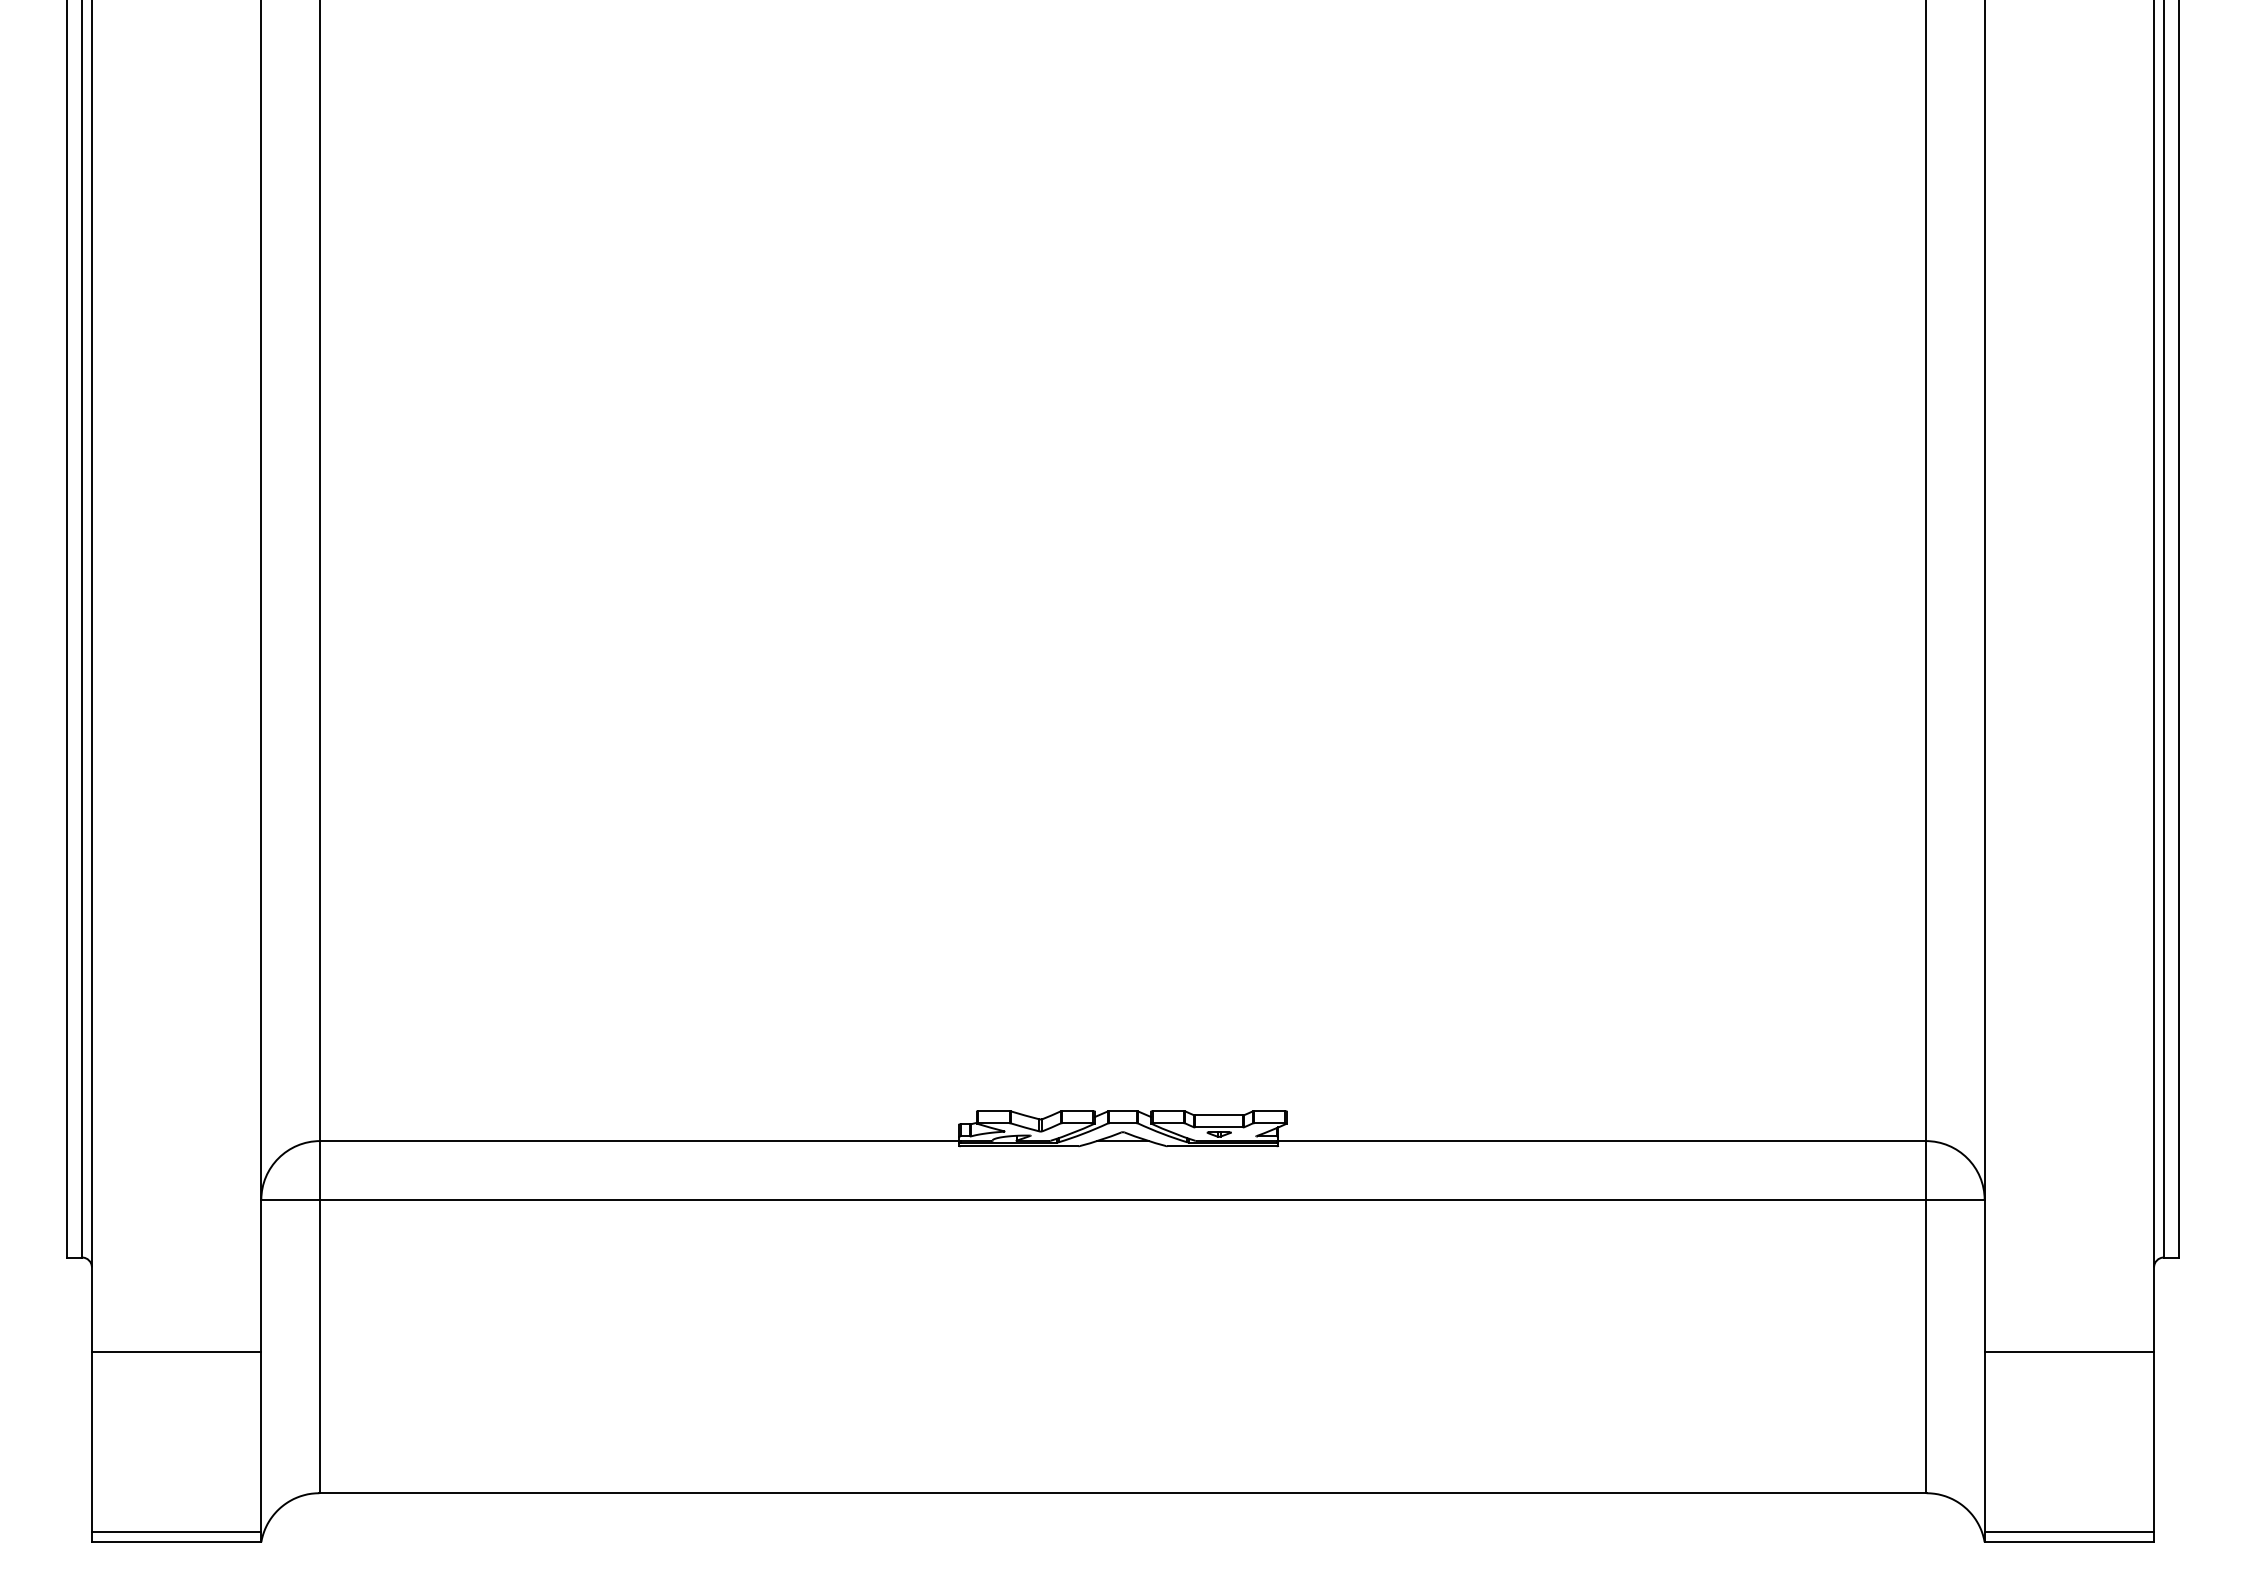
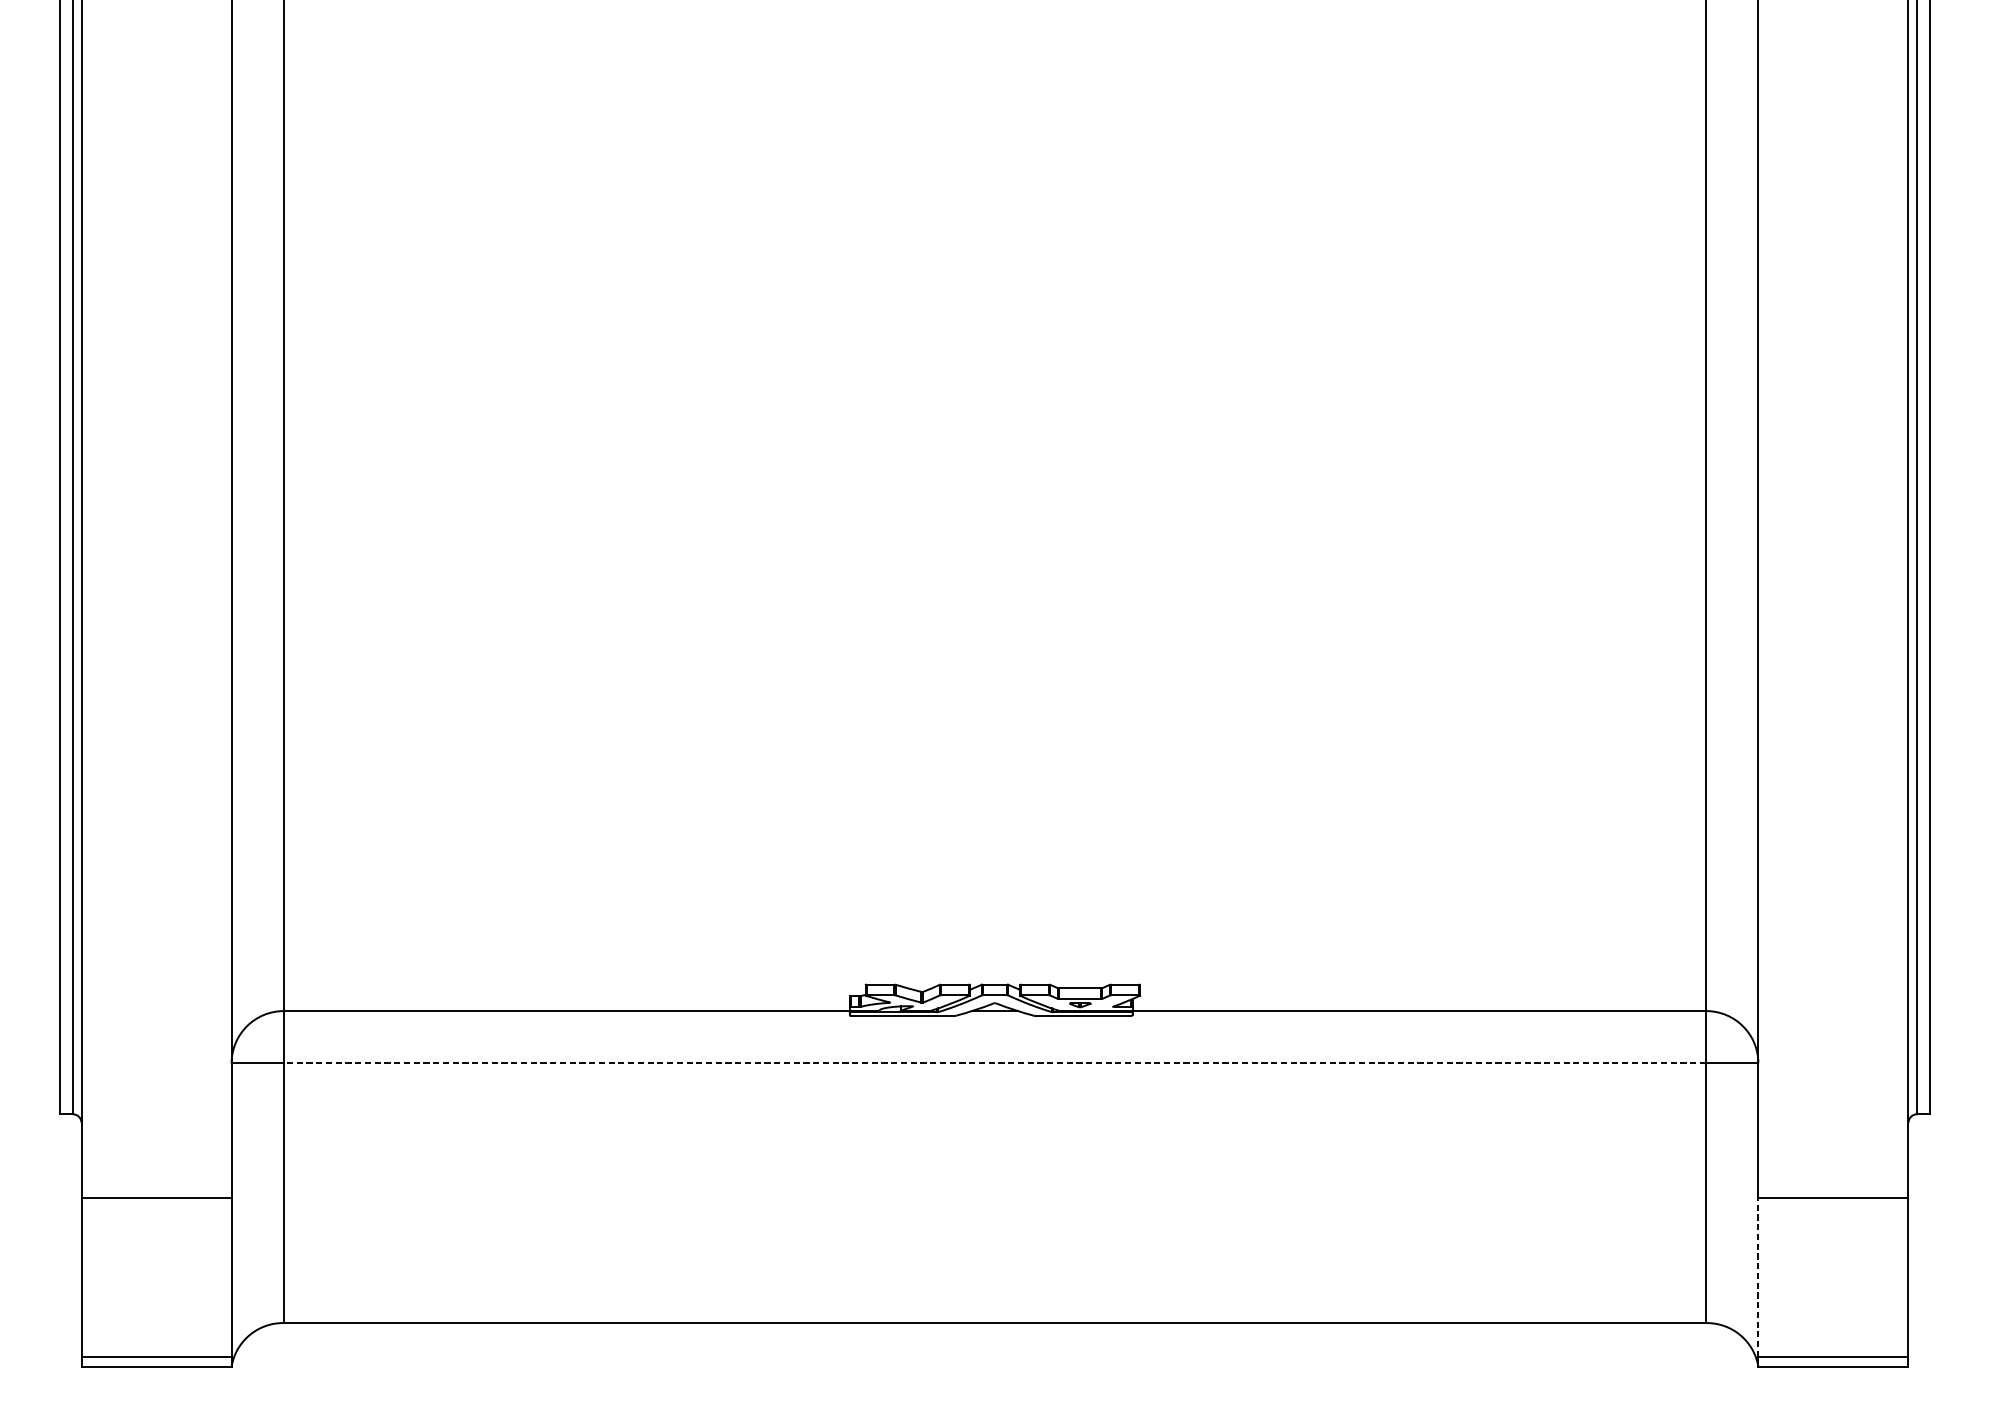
line: (1123, 1199) -> (995, 1062), solid -> dashed
line: (1984, 1441) -> (1758, 1277), solid -> dashed

